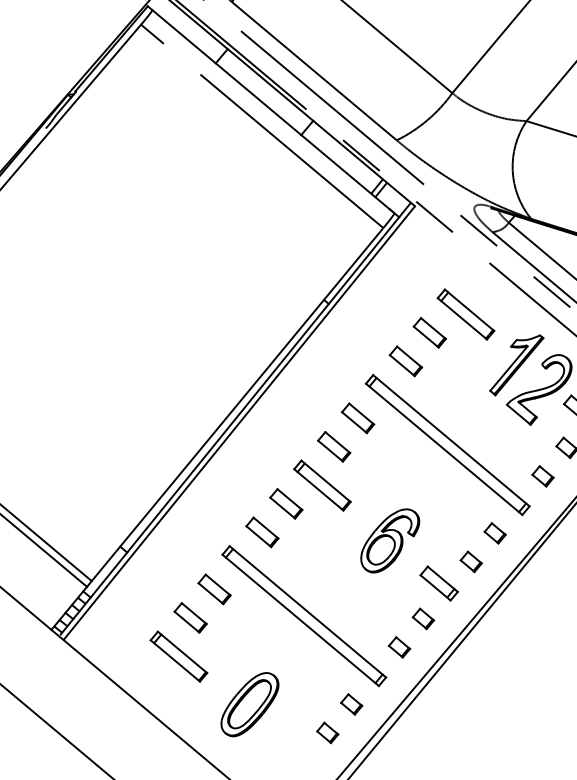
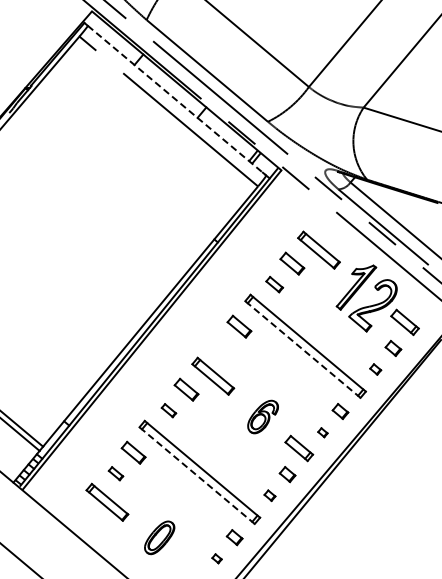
line: (274, 112) -> (177, 101), solid -> dashed
part: (405, 361) -> (274, 284), size x0.7
part: (333, 446) -> (221, 347), removed
line: (443, 449) -> (302, 349), solid -> dashed
part: (542, 476) -> (375, 369), size x0.7
part: (261, 532) -> (168, 410), size x0.6
part: (389, 540) -> (262, 416), size x0.7
part: (470, 561) -> (322, 432), size x0.6
part: (189, 617) -> (115, 473), size x0.6
line: (299, 620) -> (196, 475), solid -> dashed
part: (398, 647) -> (269, 495), size x0.7
part: (249, 704) -> (159, 537), size x0.7
part: (326, 732) -> (216, 558), size x0.6

